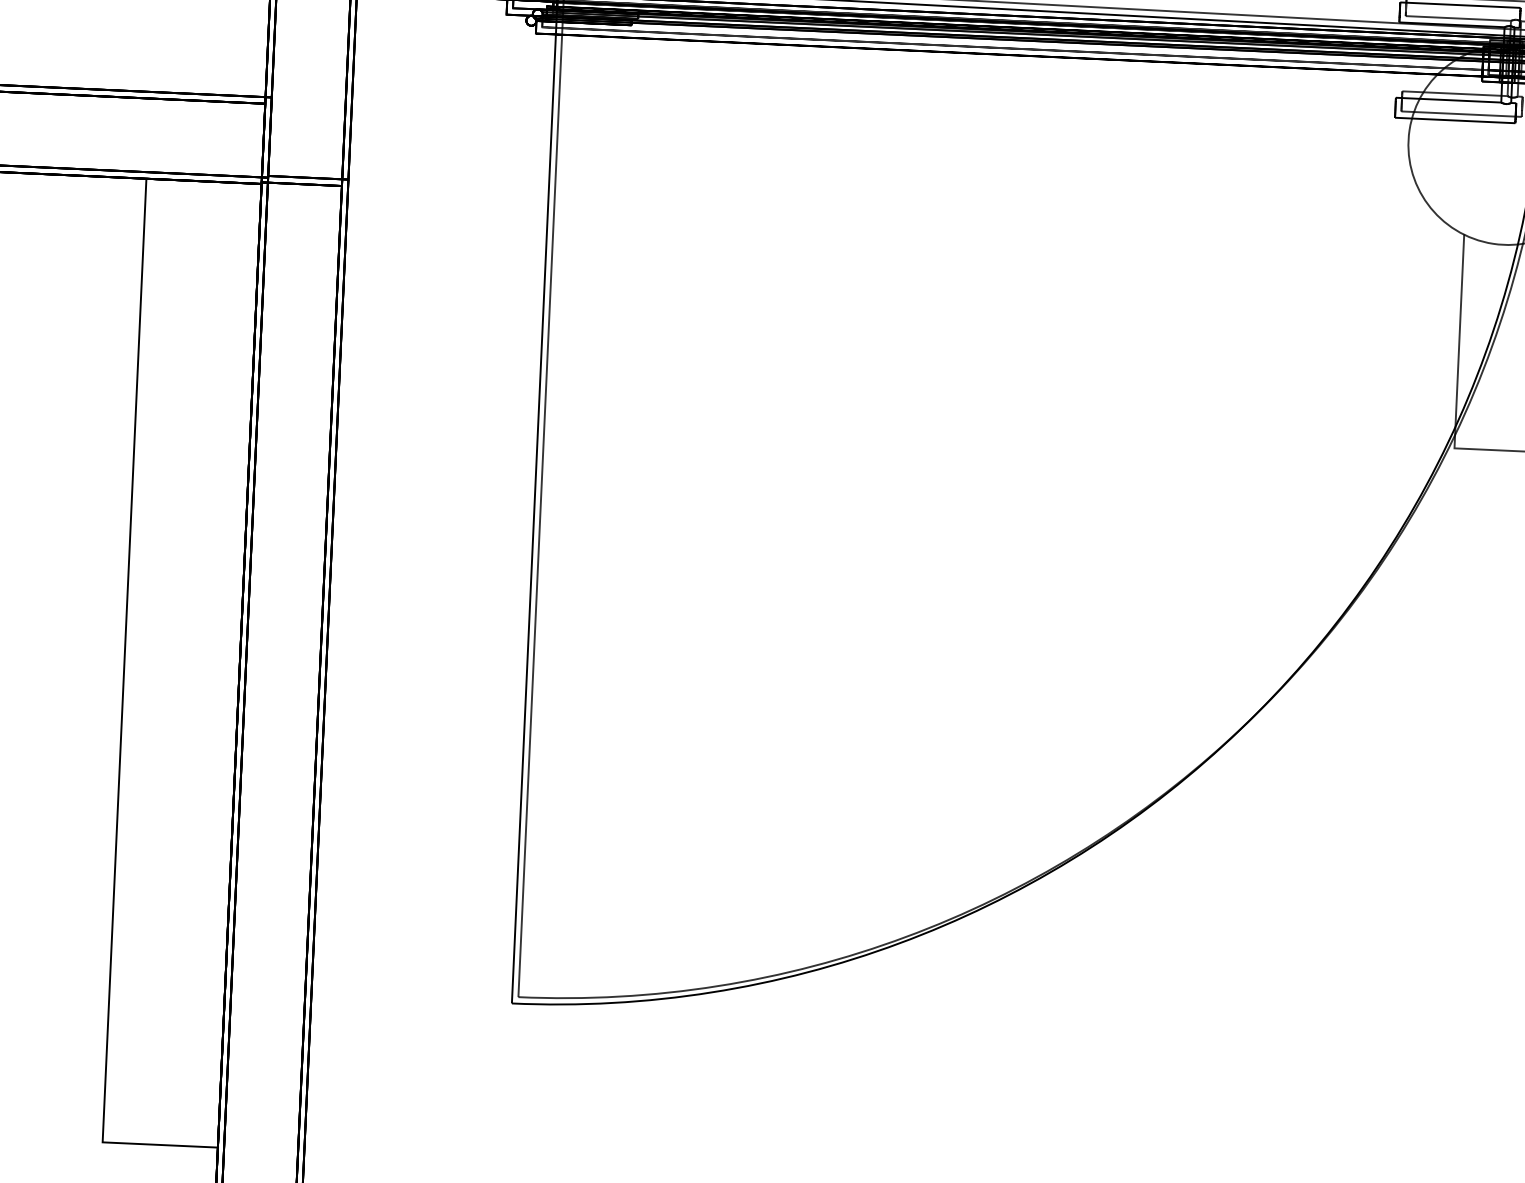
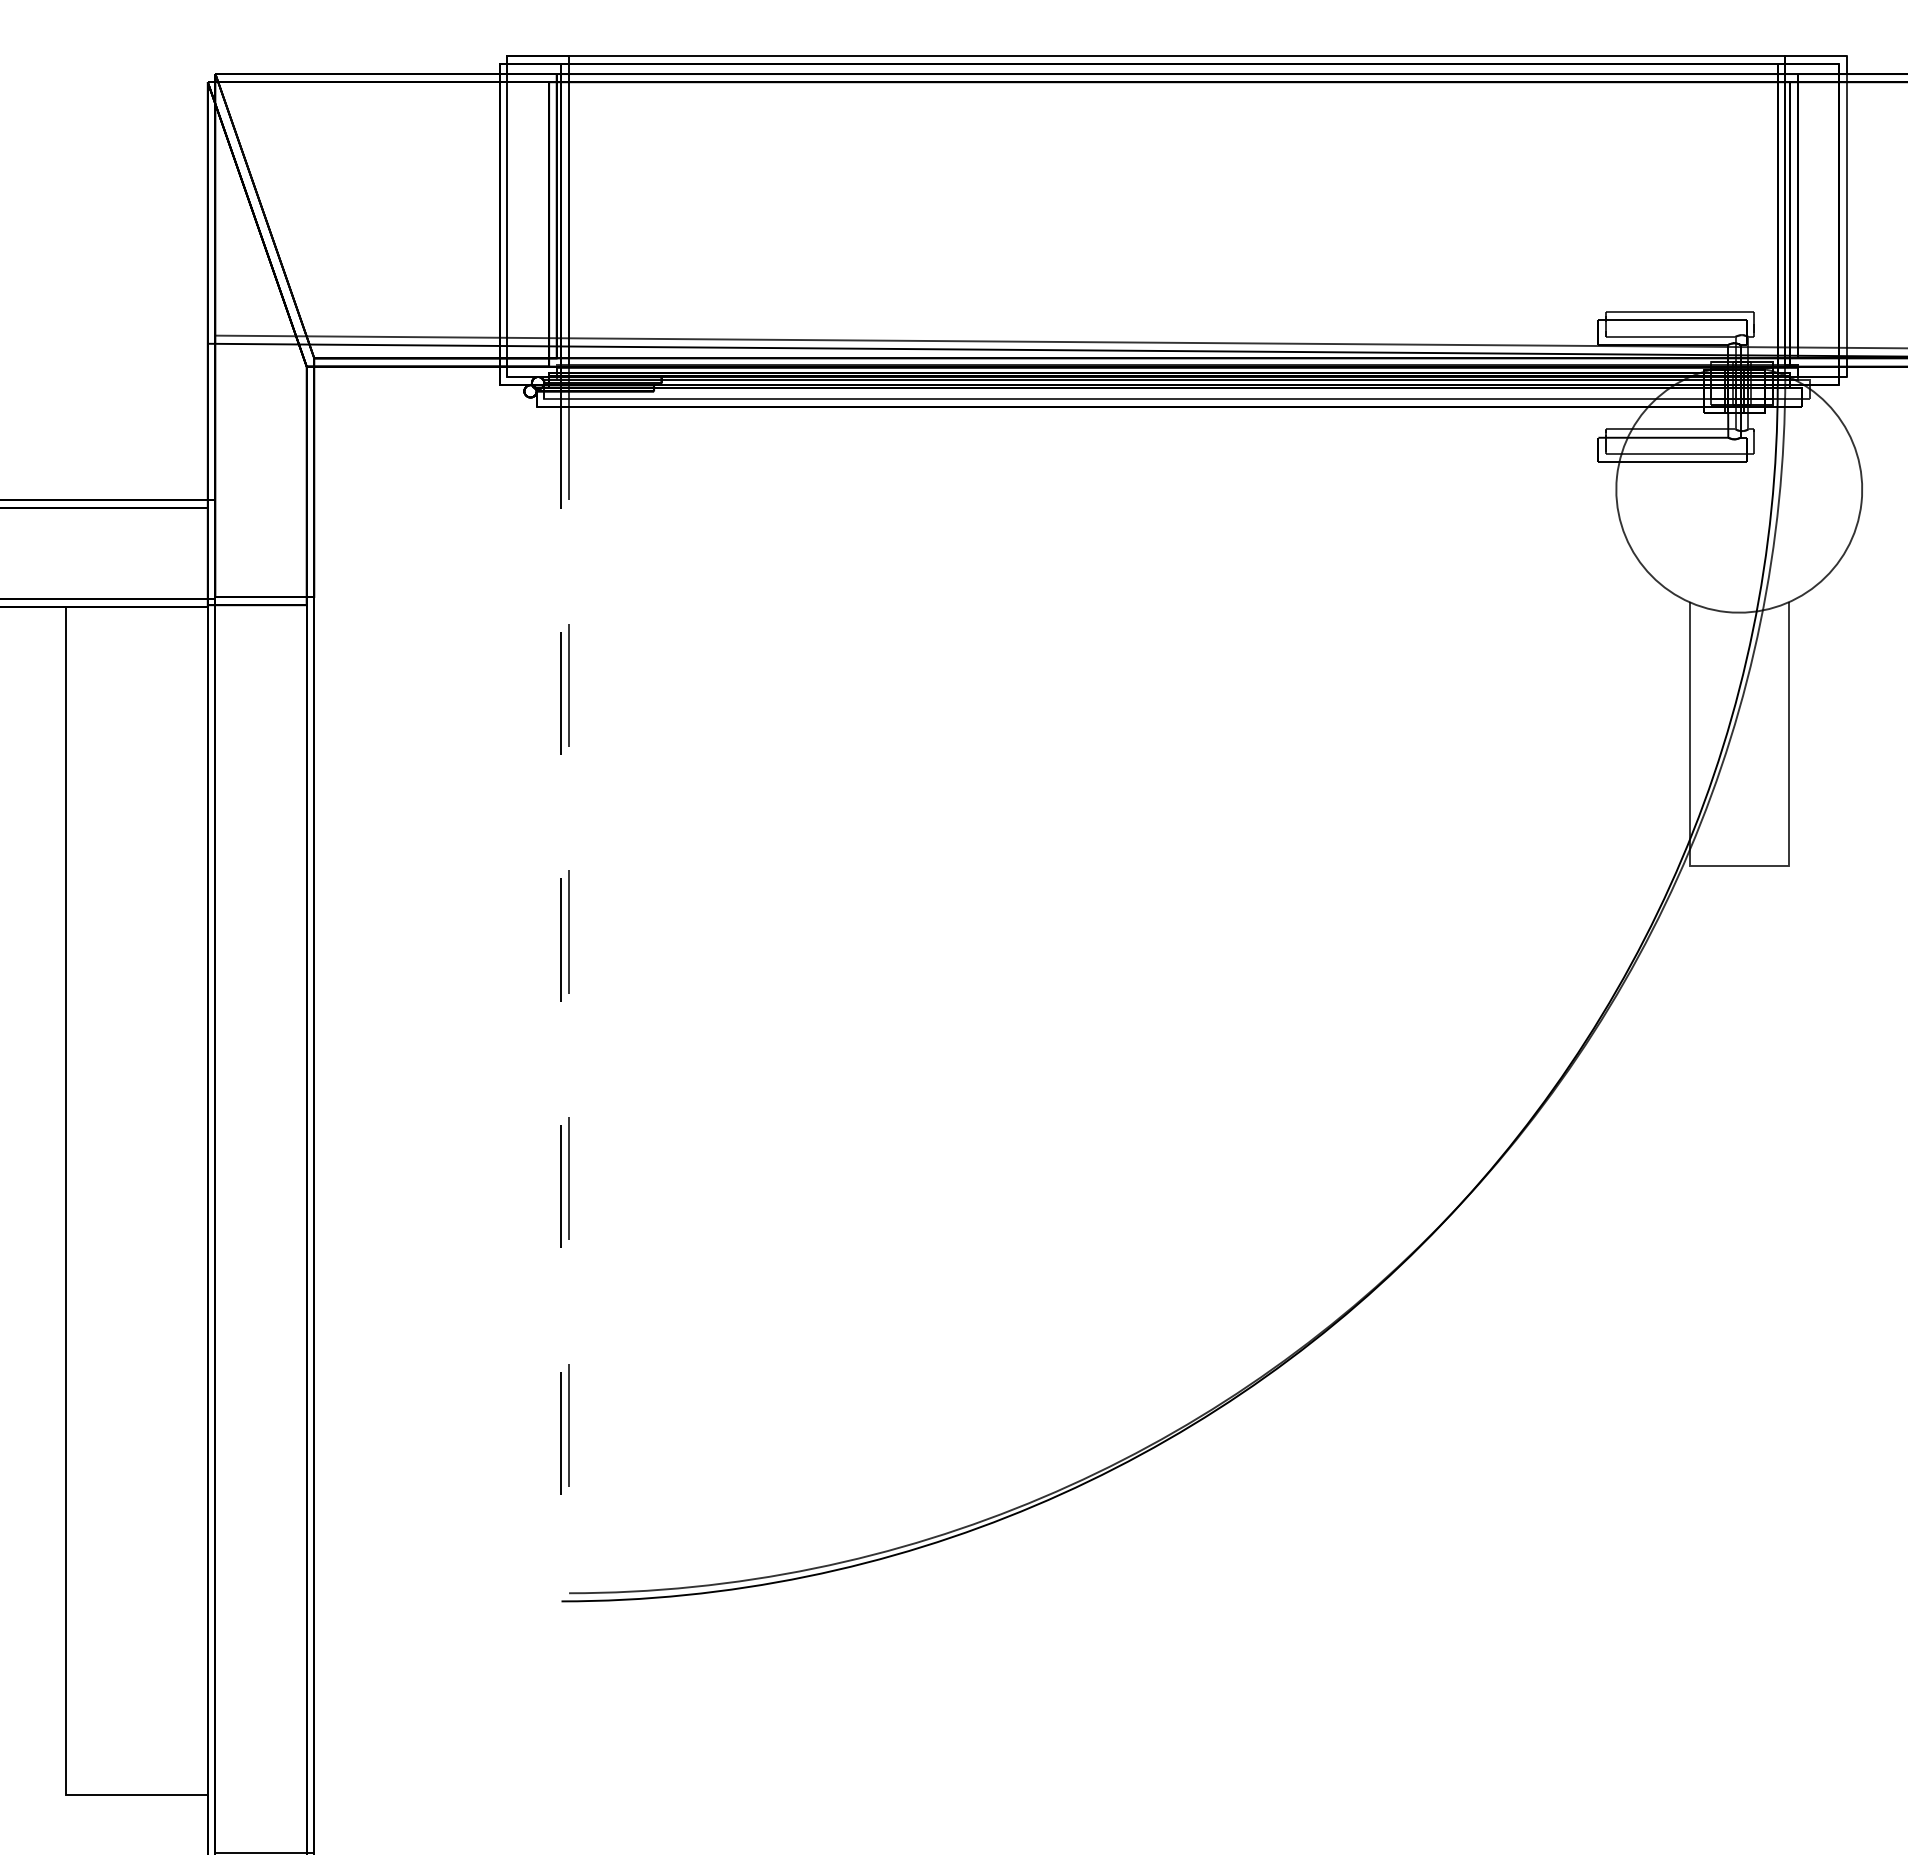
line: (541, 504) -> (569, 985), solid -> dashed
line: (534, 510) -> (561, 993), solid -> dashed

